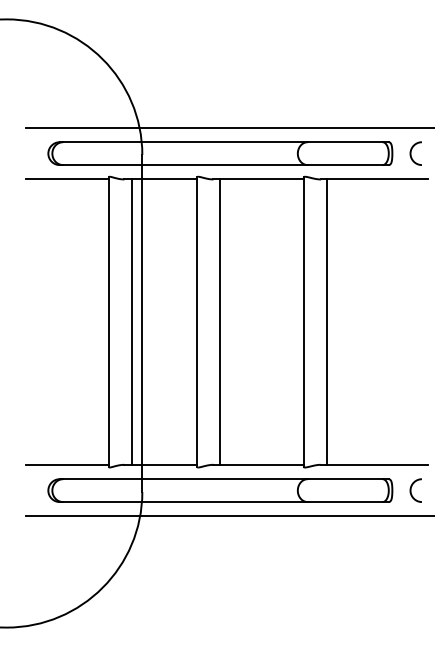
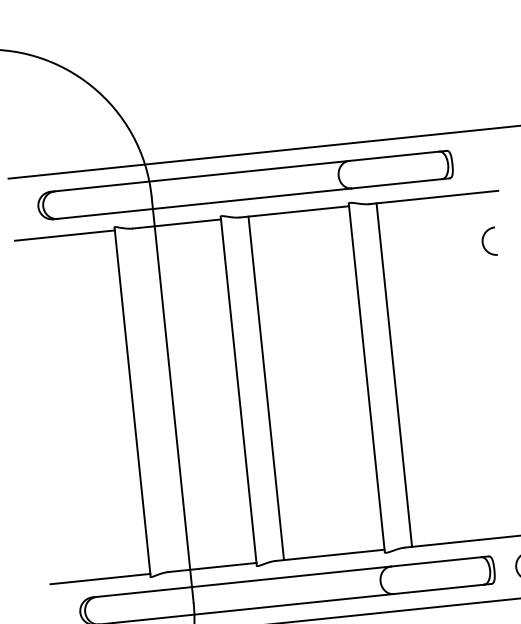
arc: (411, 153) -> (483, 242), moved
line: (132, 321) -> (160, 398), removed

